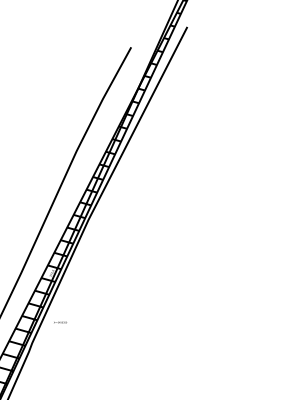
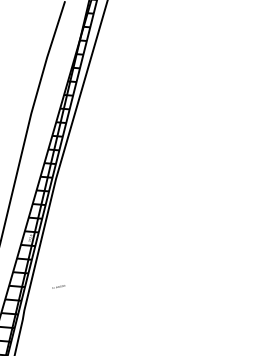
text: (60, 322) -> (58, 286), moved

